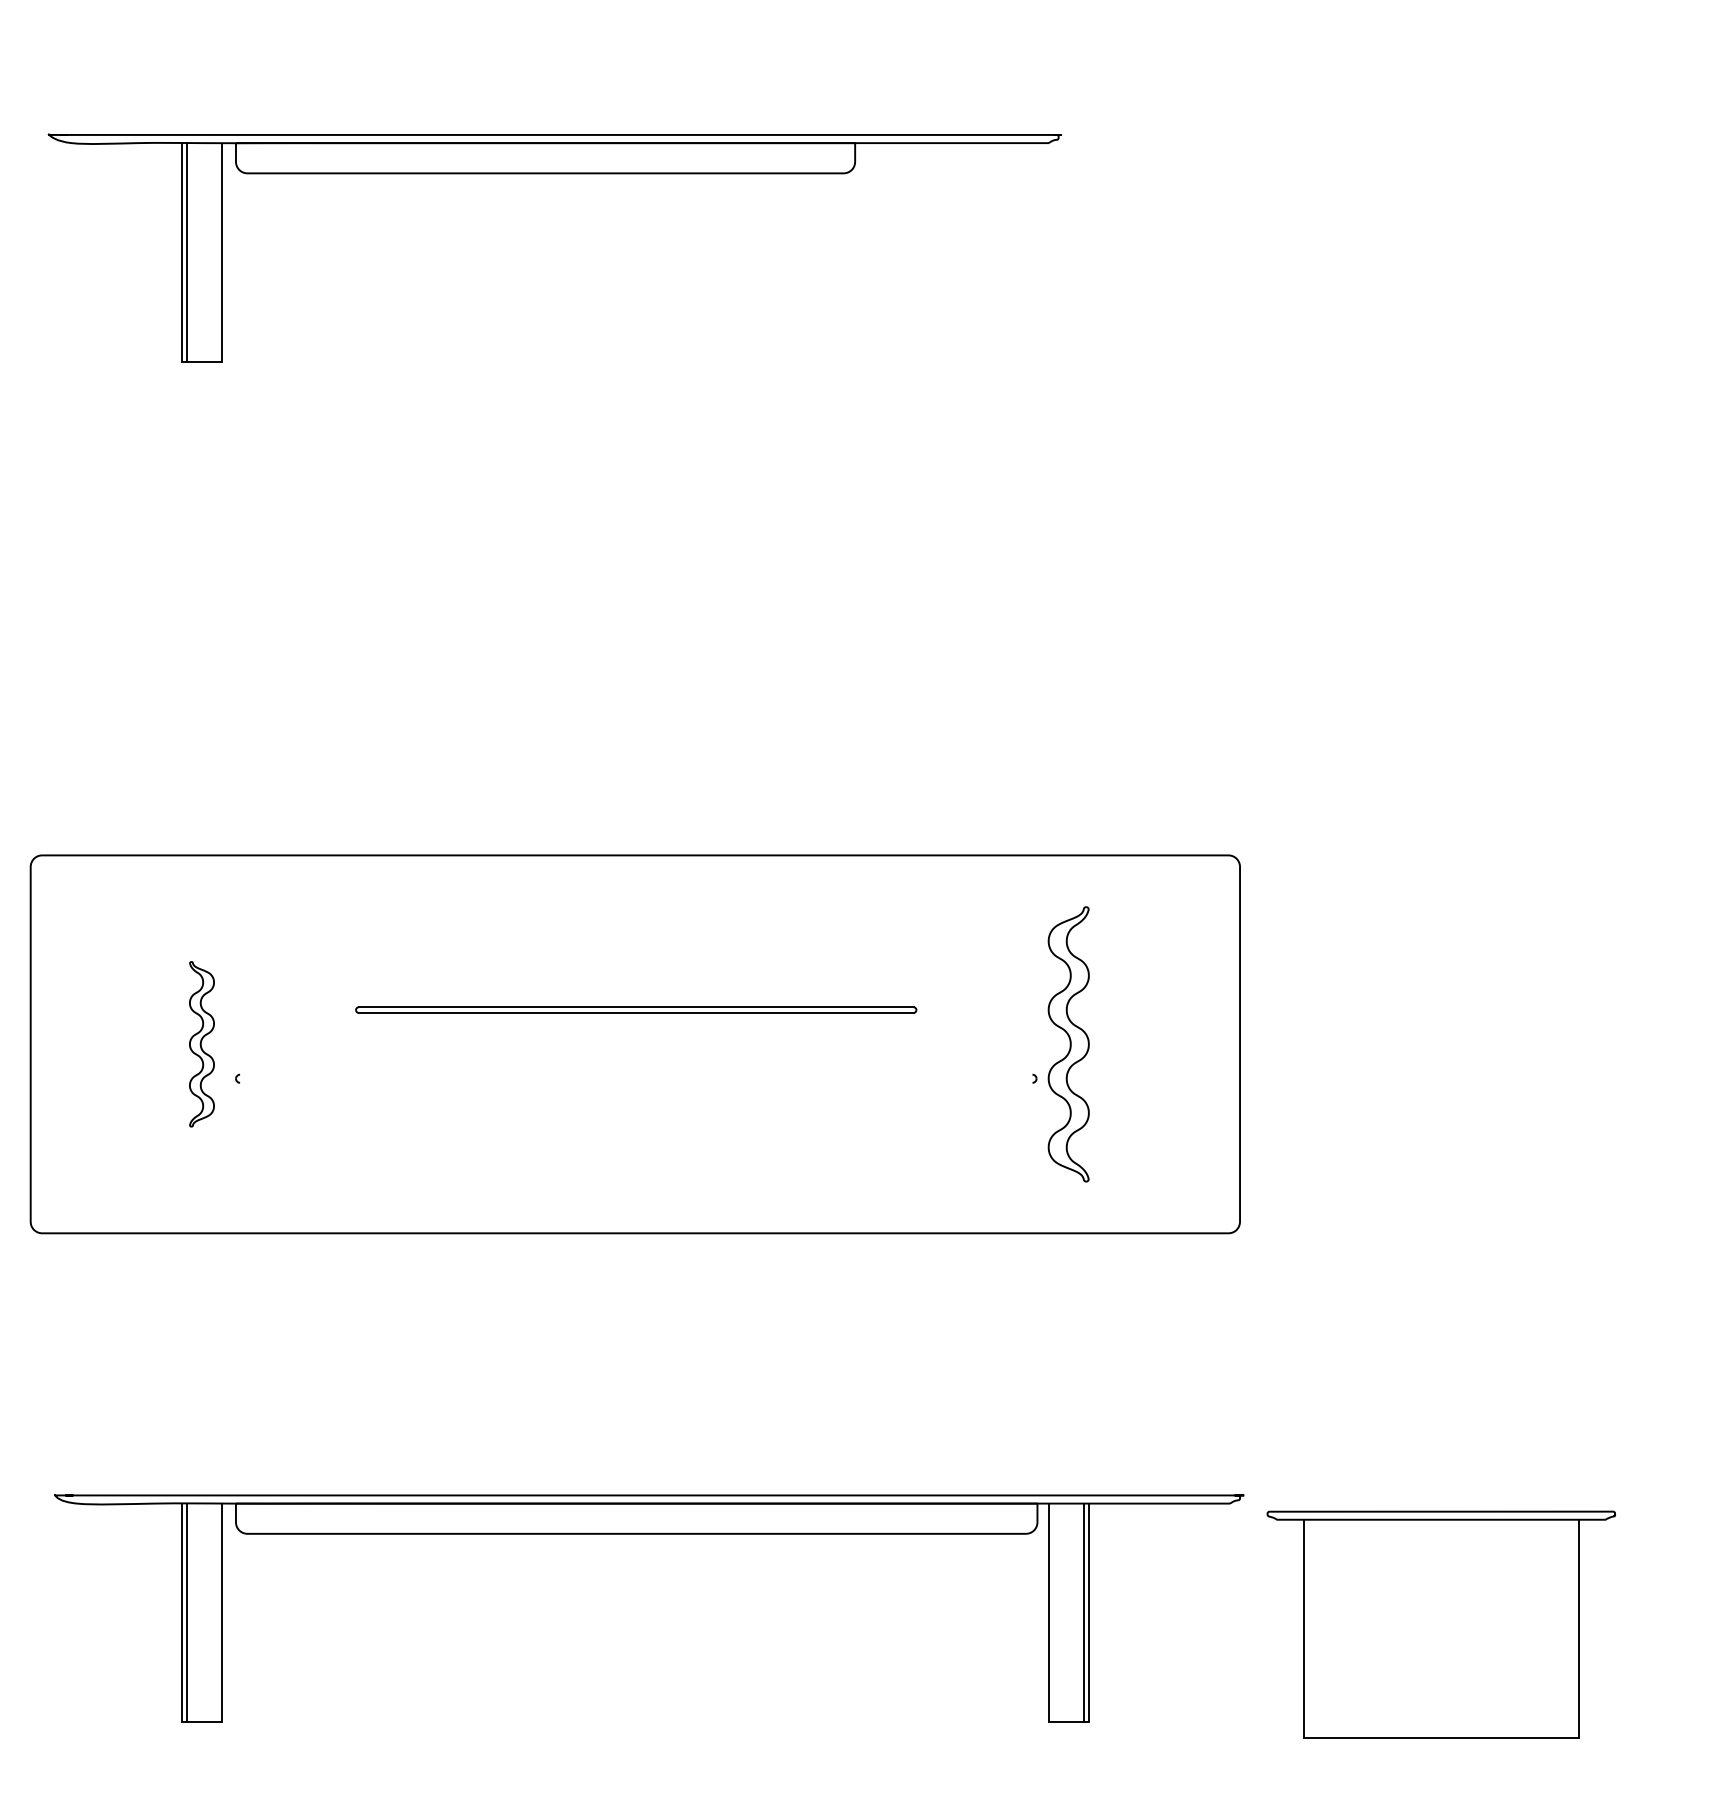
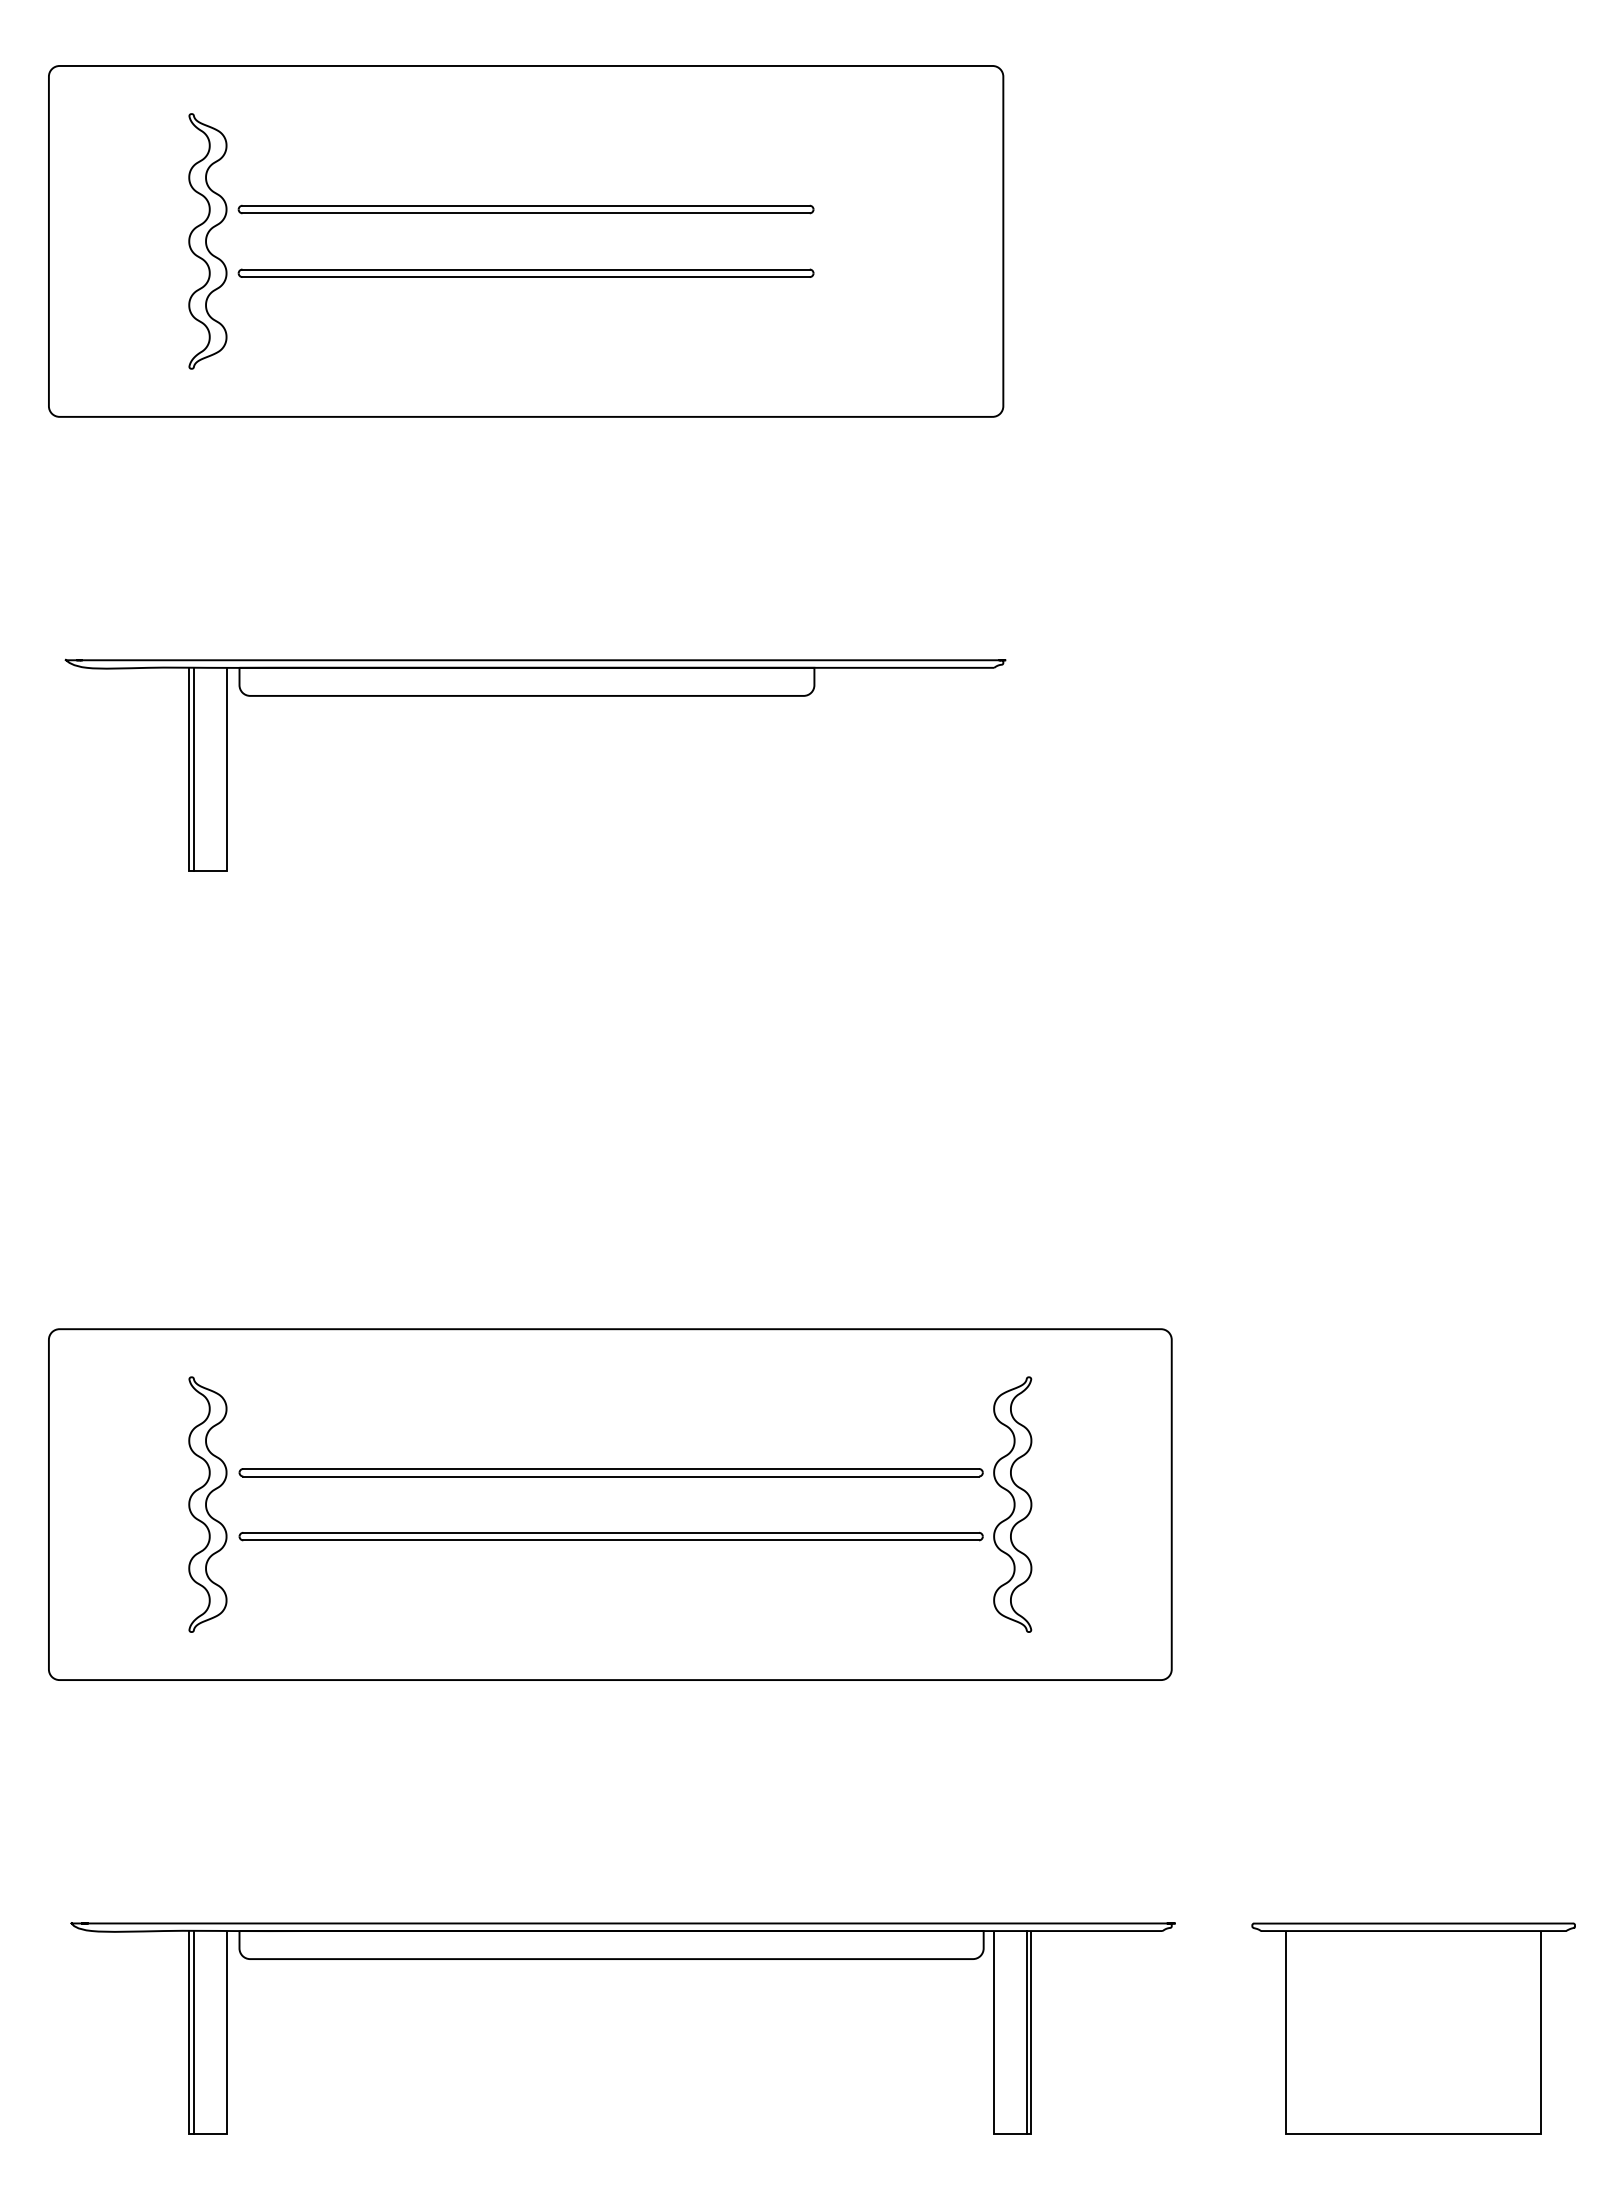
part: (635, 1009) -> (610, 1472), size x1.43
part: (201, 1044) -> (207, 1504), size x1.67
line: (636, 1074) -> (611, 1532), added
line: (636, 1082) -> (611, 1540), added
part: (1441, 1624) -> (1413, 2028), moved

